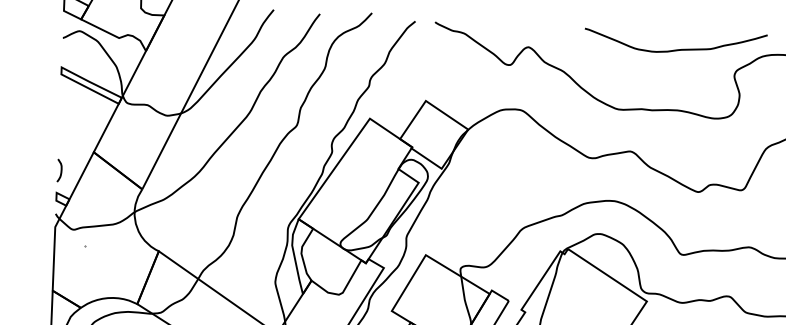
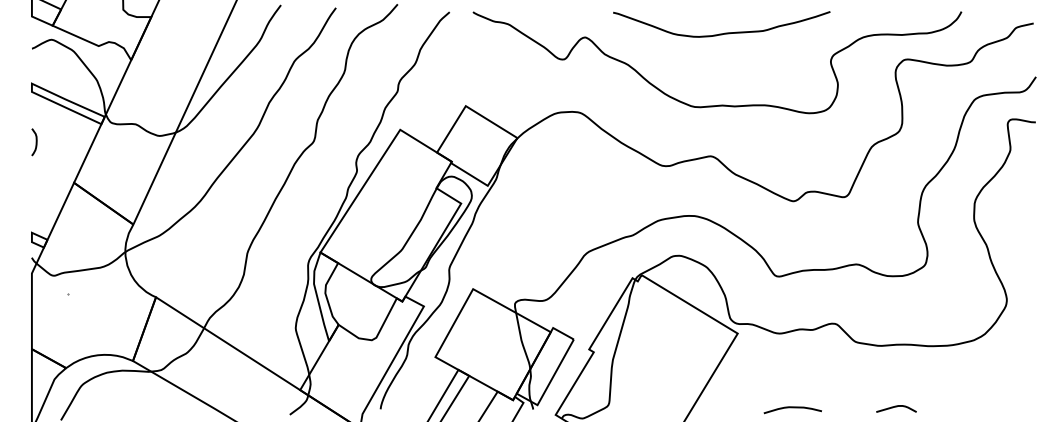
curve: (677, 49) -> (724, 32), moved
curve: (60, 170) -> (35, 142), moved

